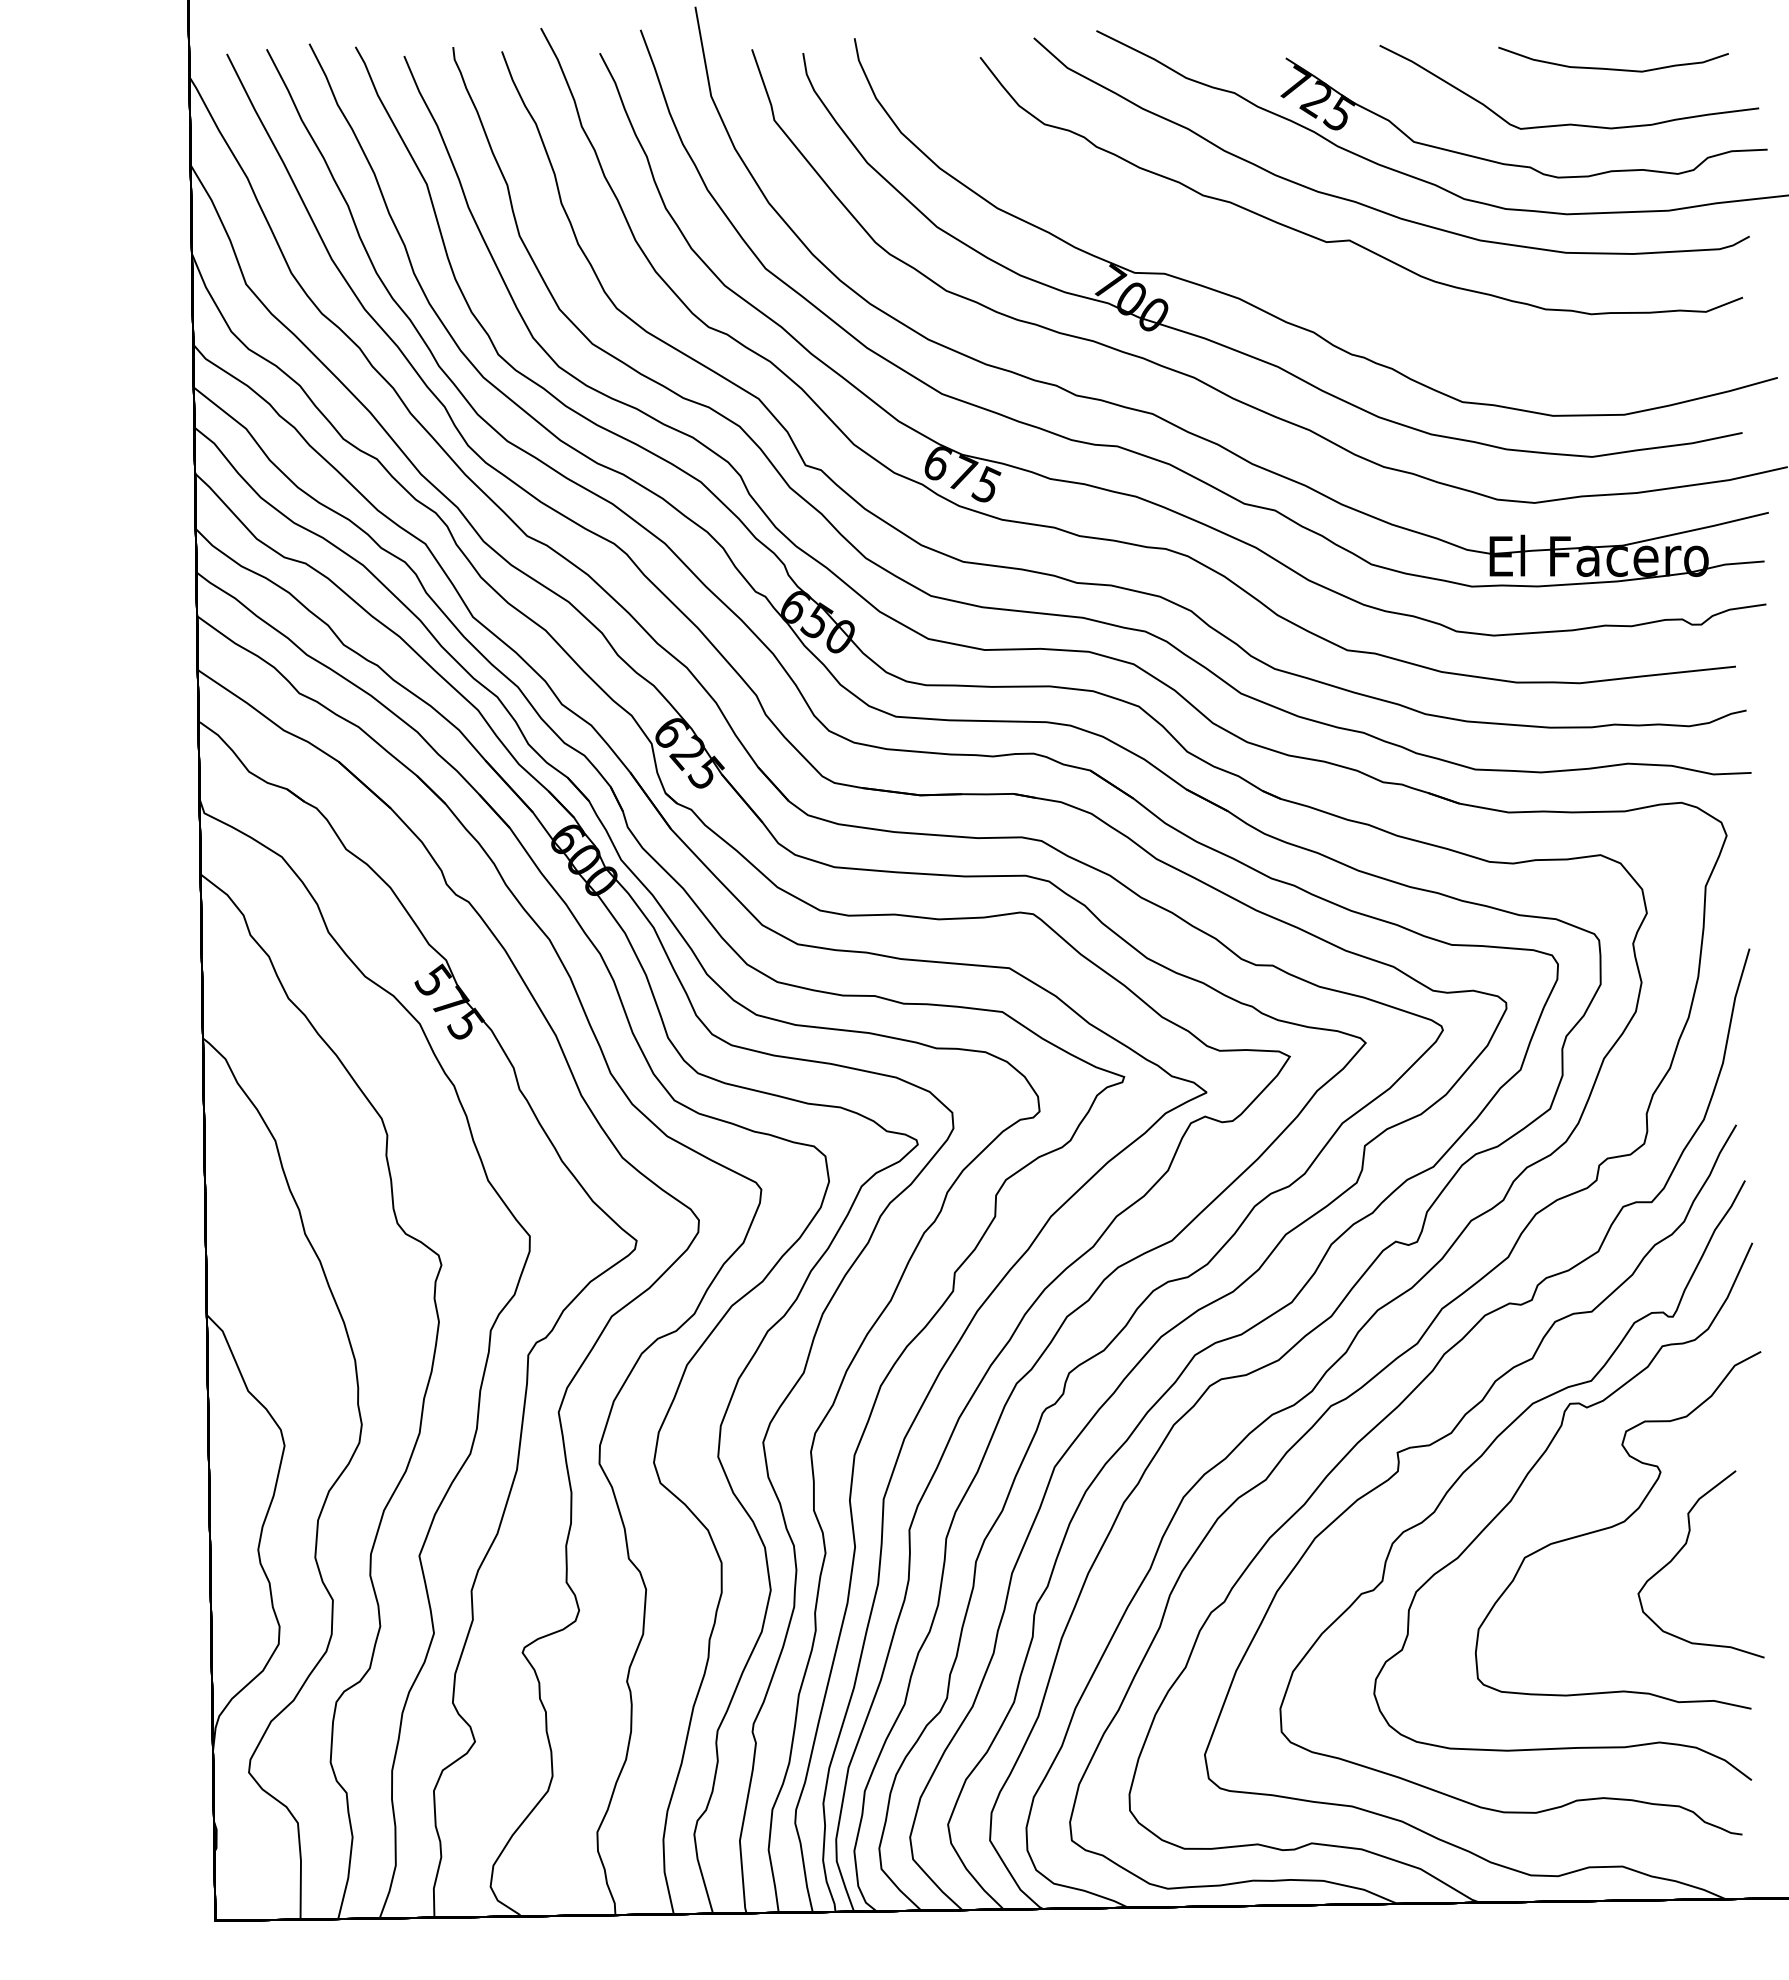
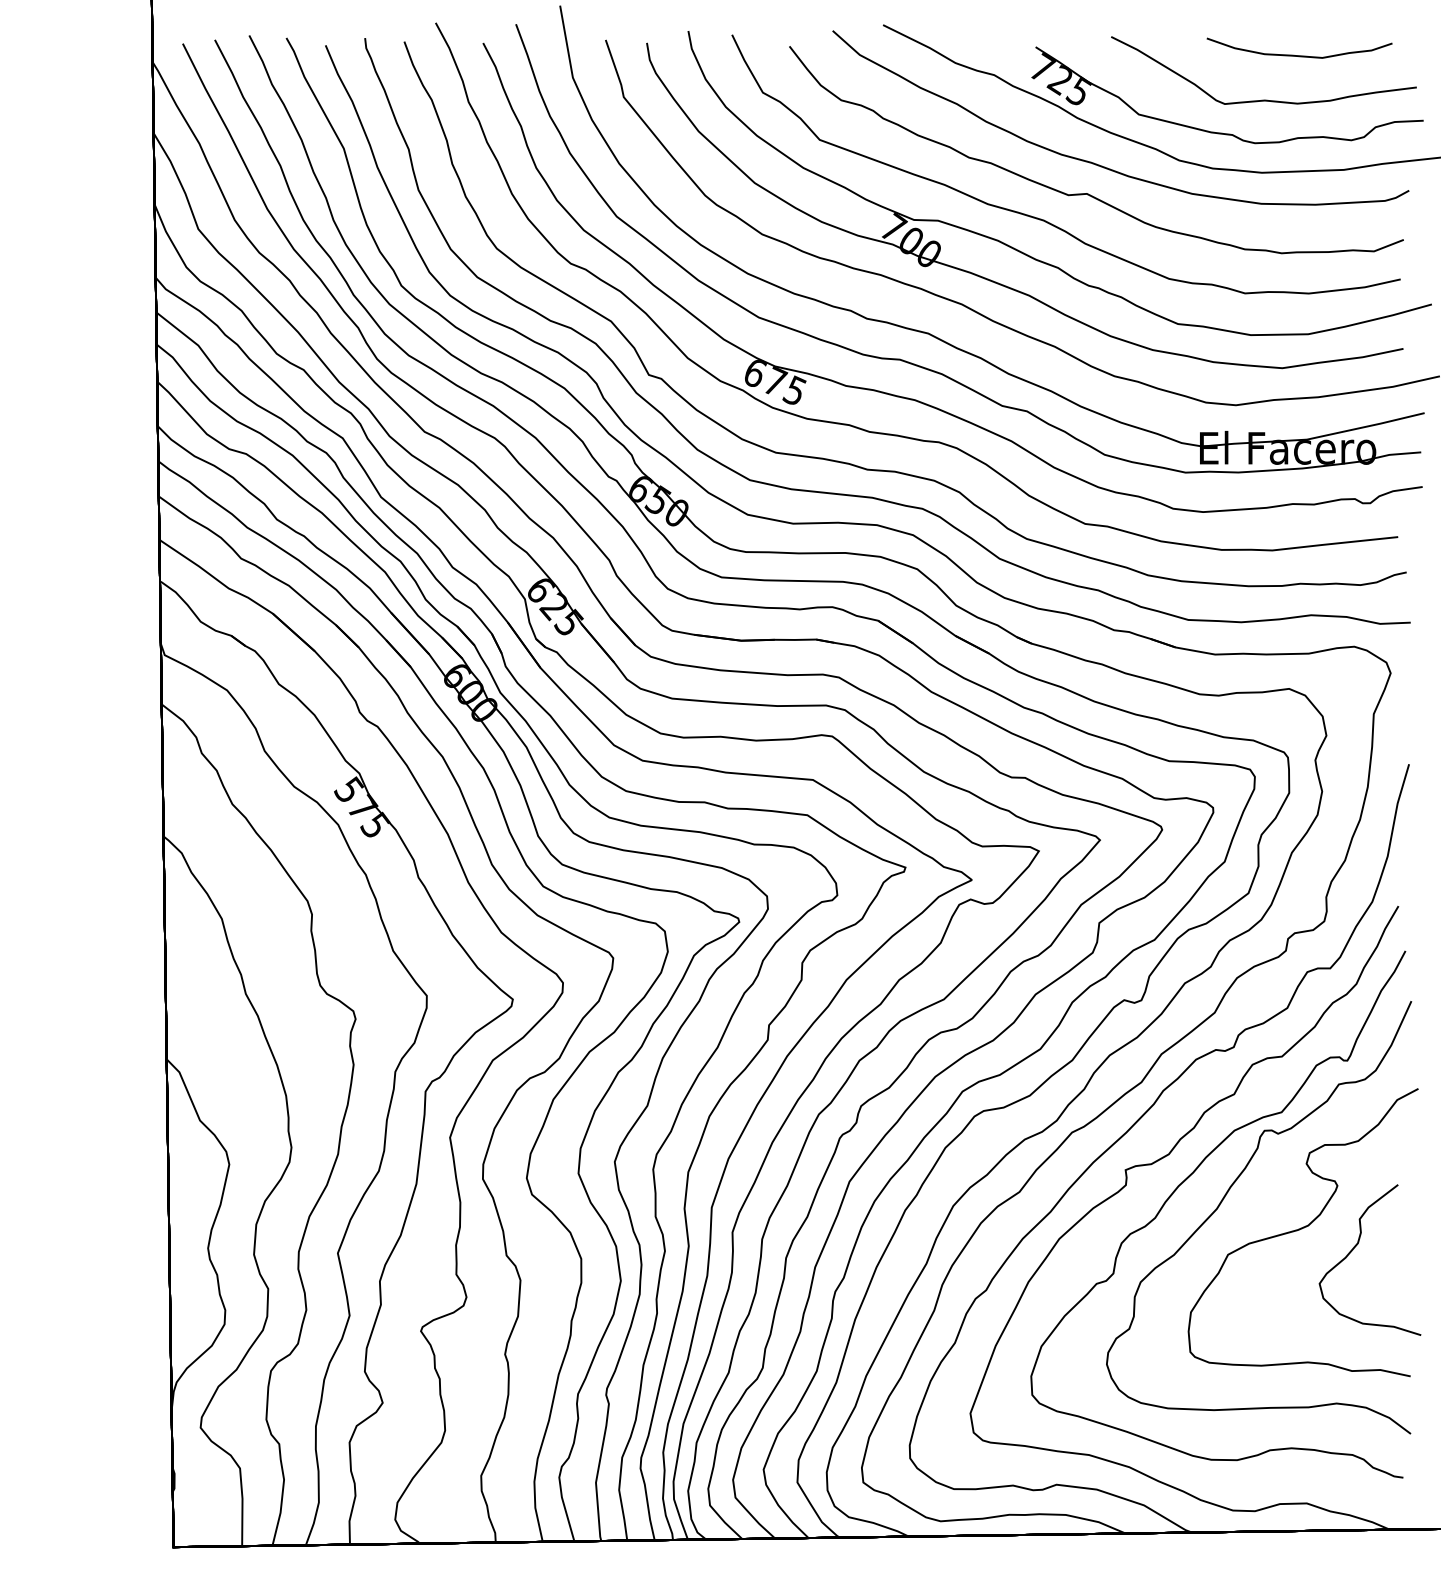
part: (1296, 272) -> (1044, 219), added

